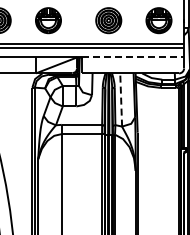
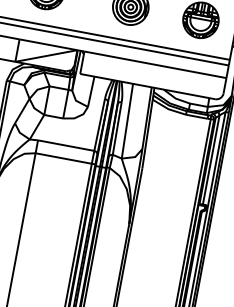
line: (133, 57) -> (155, 65), dashed -> solid
line: (121, 100) -> (127, 121), dashed -> solid

